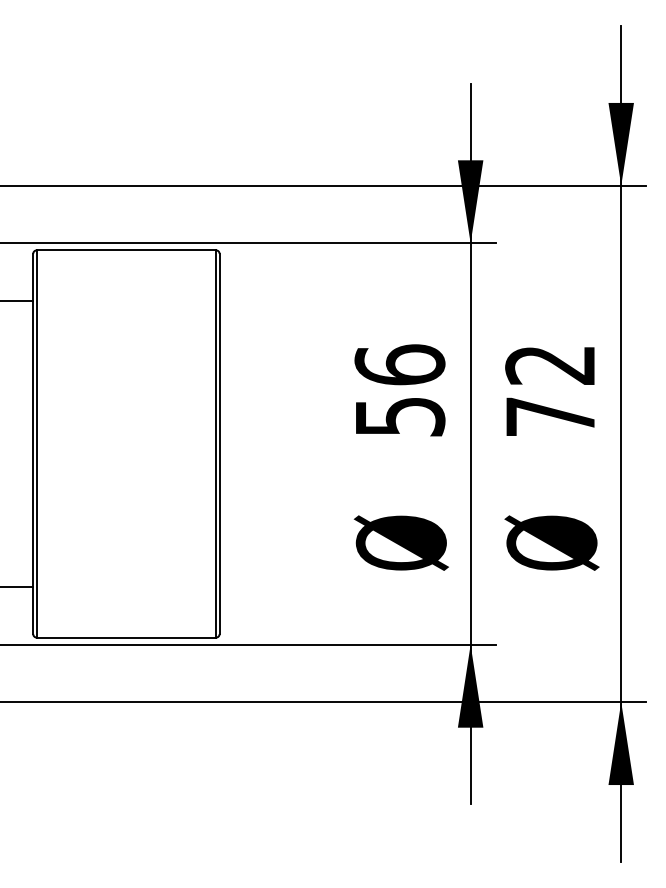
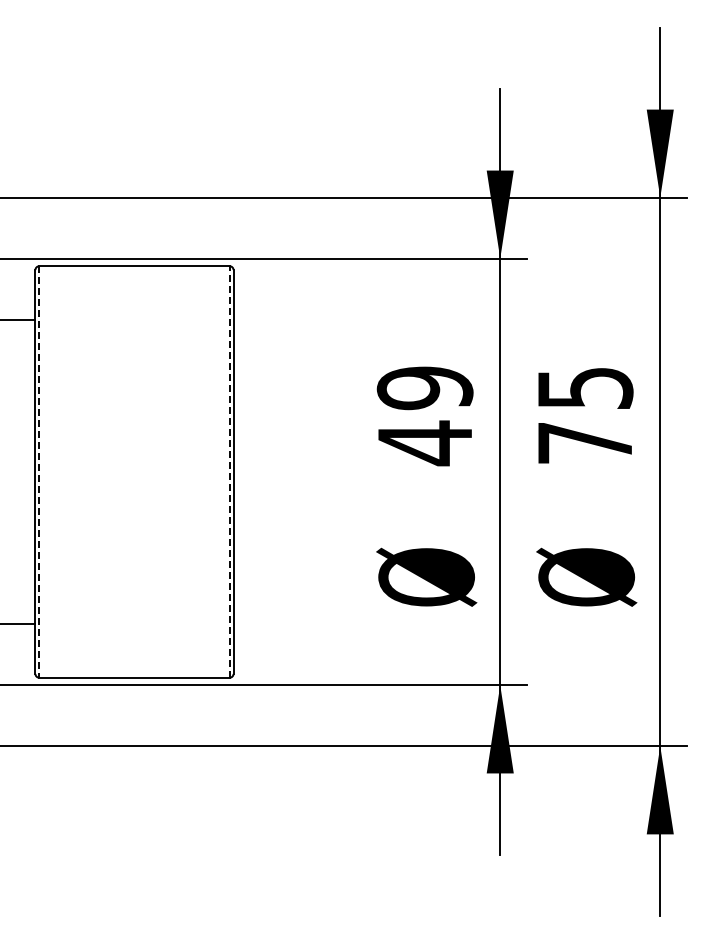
text: (549, 365) -> (584, 388), 72 -> 75
text: (399, 391) -> (424, 416), 56 -> 49
line: (37, 444) -> (39, 472), solid -> dashed
line: (215, 444) -> (229, 472), solid -> dashed

